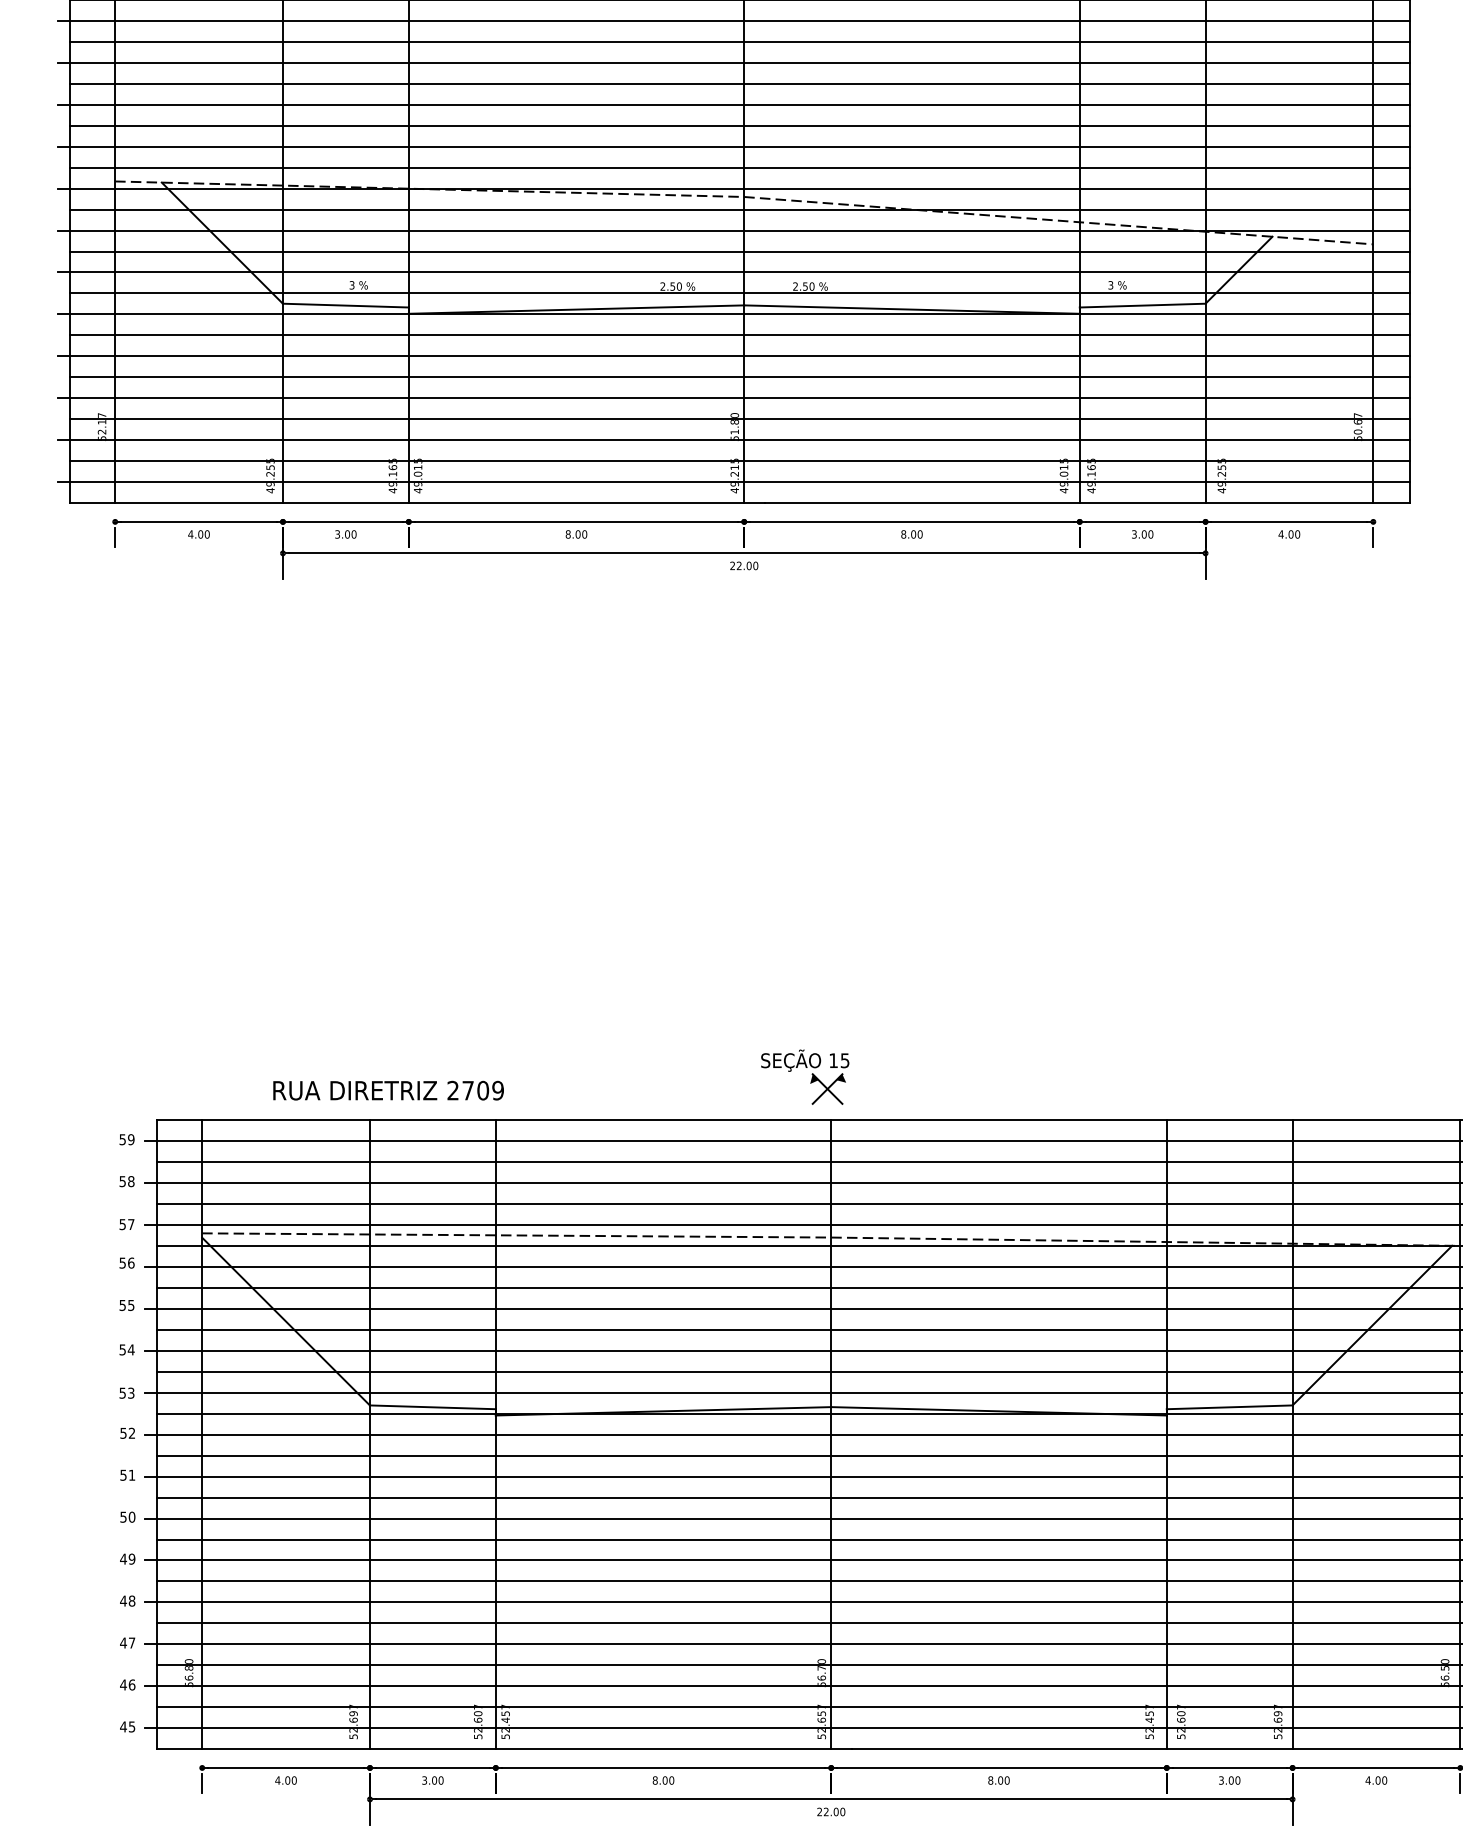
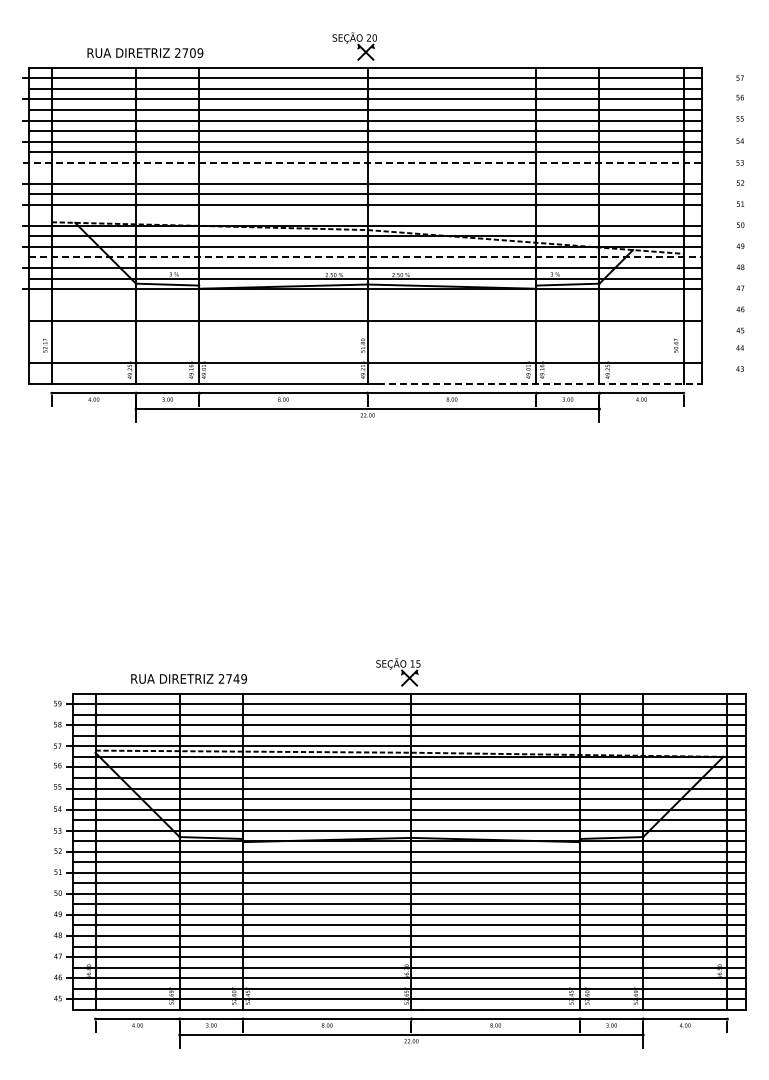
line: (733, 62) -> (362, 162), solid -> dashed
line: (739, 84) -> (365, 173), removed
line: (739, 167) -> (365, 215), removed
line: (739, 251) -> (365, 257), solid -> dashed
line: (739, 335) -> (365, 299), removed
line: (733, 357) -> (362, 310), removed
line: (733, 398) -> (362, 331), removed
line: (739, 418) -> (365, 341), removed
line: (733, 440) -> (362, 352), removed
line: (733, 482) -> (362, 373), removed
line: (1088, 502) -> (540, 383), solid -> dashed
text: (482, 1089) -> (236, 678), 2709 -> 2749

